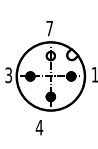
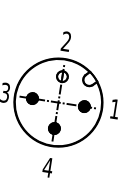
text: (49, 28) -> (66, 41), 7 -> 2
text: (39, 127) -> (47, 167), moved

